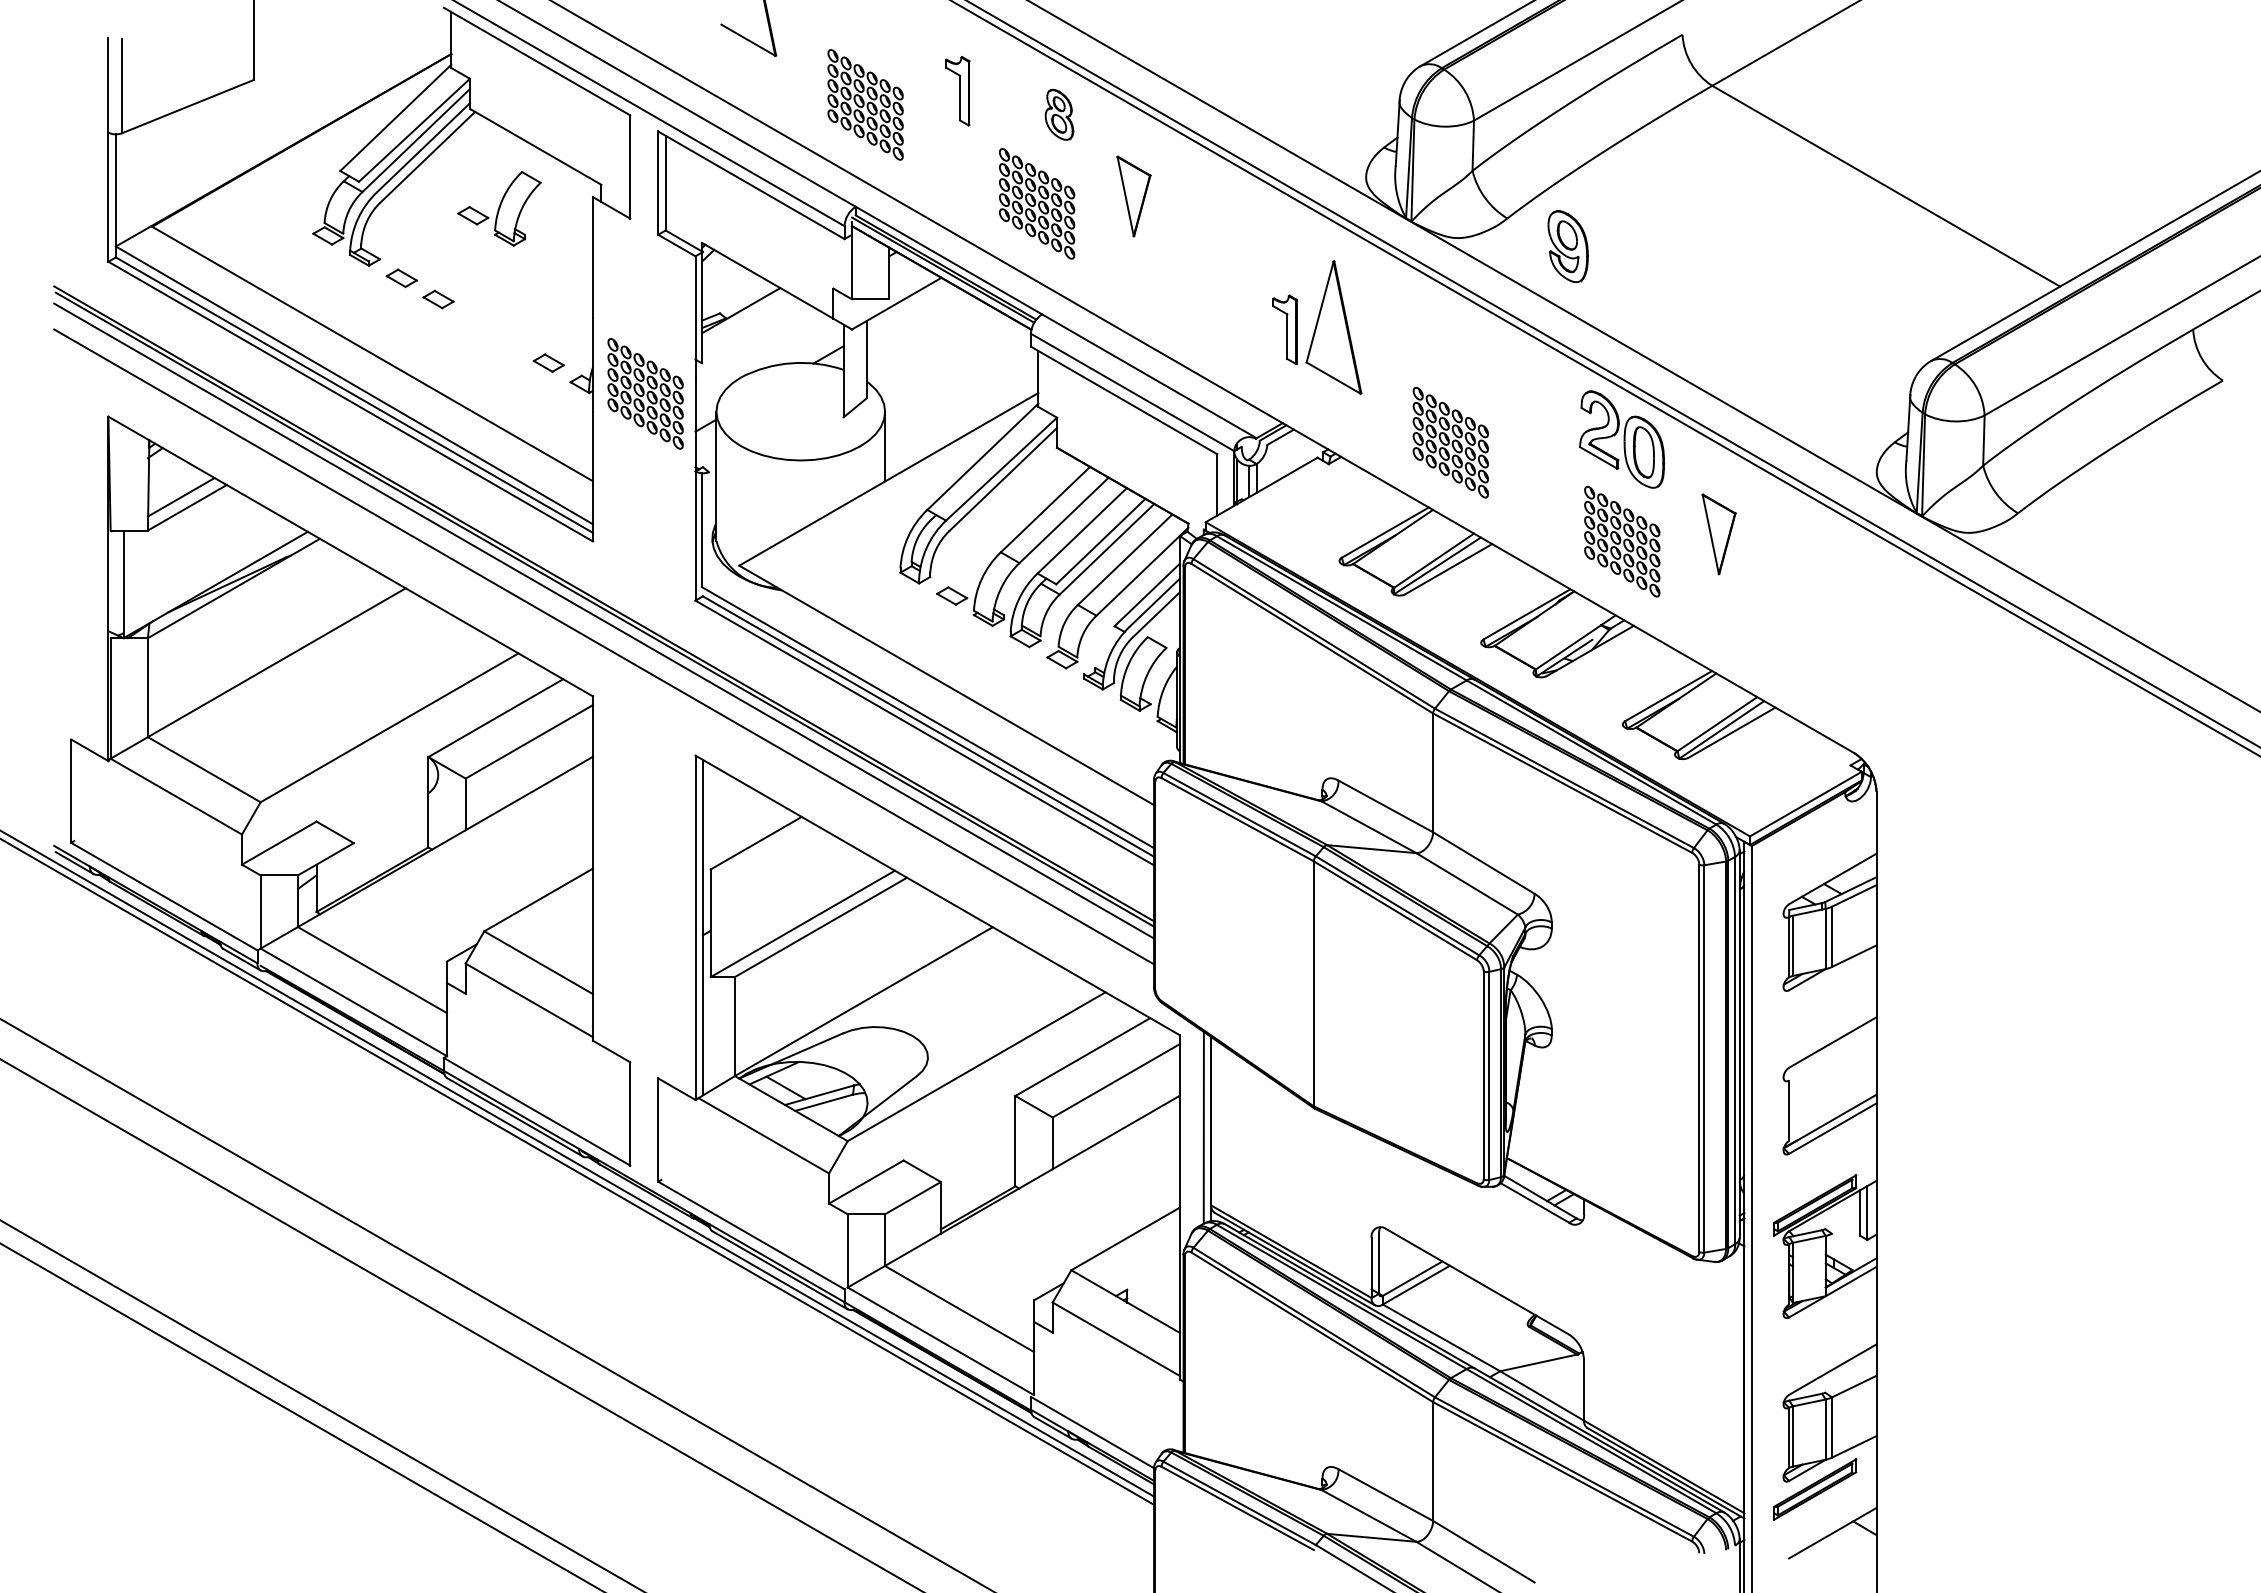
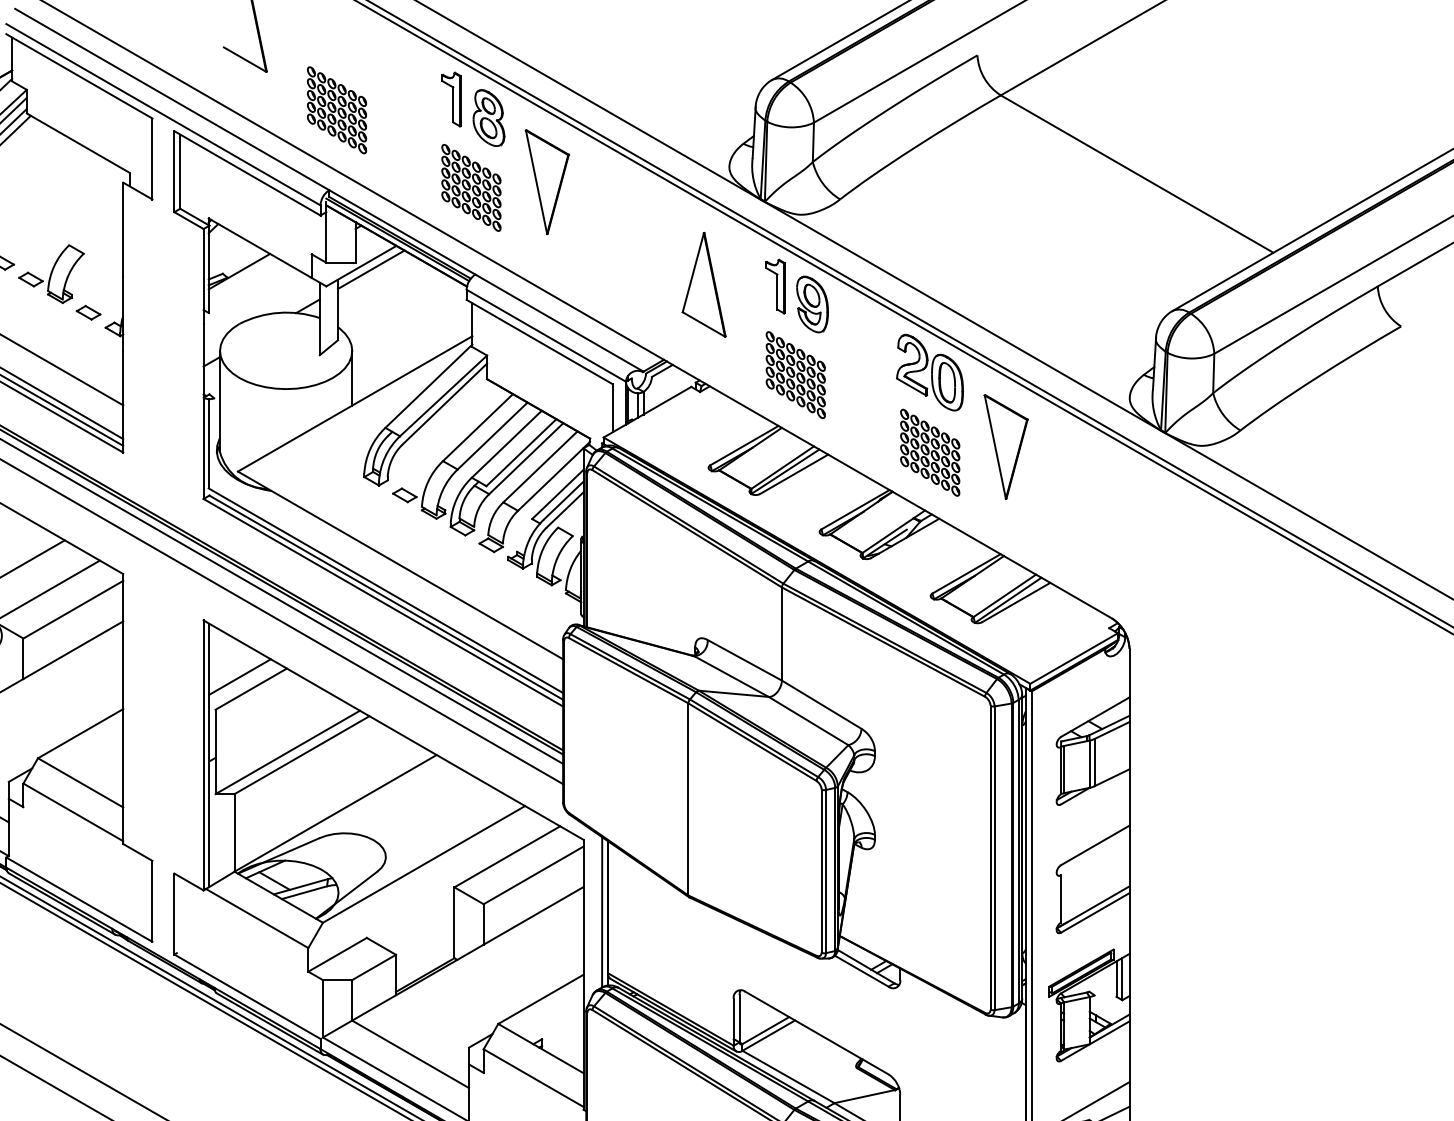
part: (957, 91) -> (451, 99), moved
part: (1059, 114) -> (489, 117), size x1.43
part: (1133, 196) -> (547, 182), size x1.67
part: (499, 208) -> (51, 273), moved
part: (1567, 246) -> (812, 304), moved
line: (908, 307) -> (370, 269), added
part: (1284, 329) -> (775, 286), moved
part: (645, 393) -> (164, 336), removed
part: (1718, 534) -> (1005, 447), size x1.67
line: (741, 827) -> (239, 676), added

